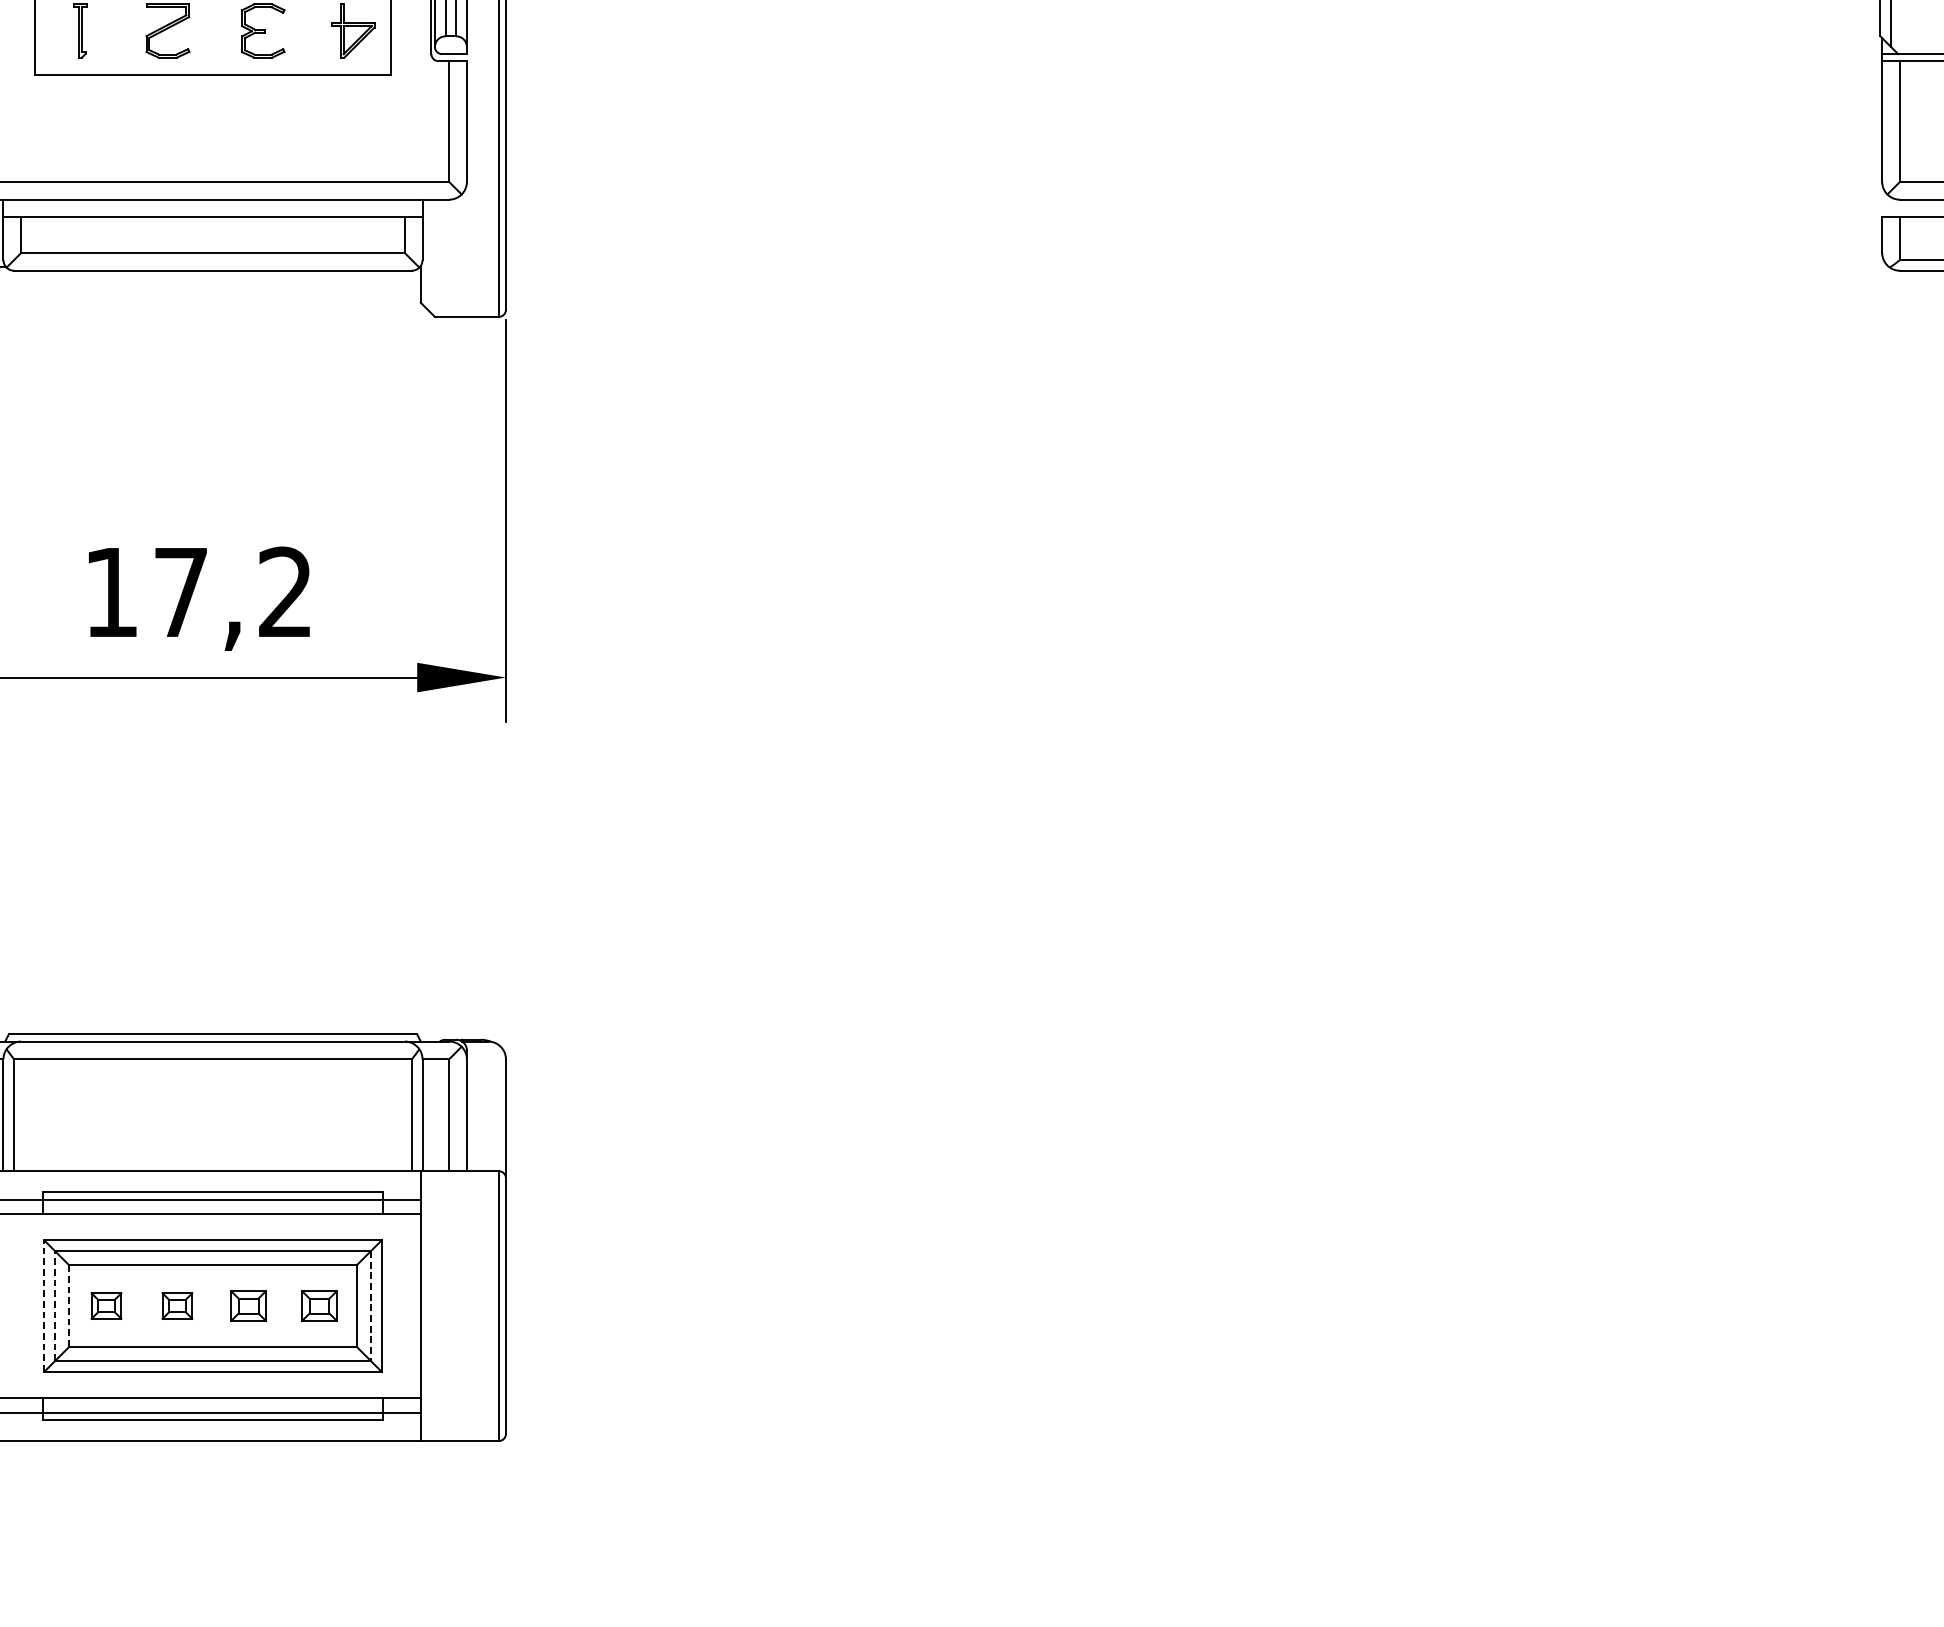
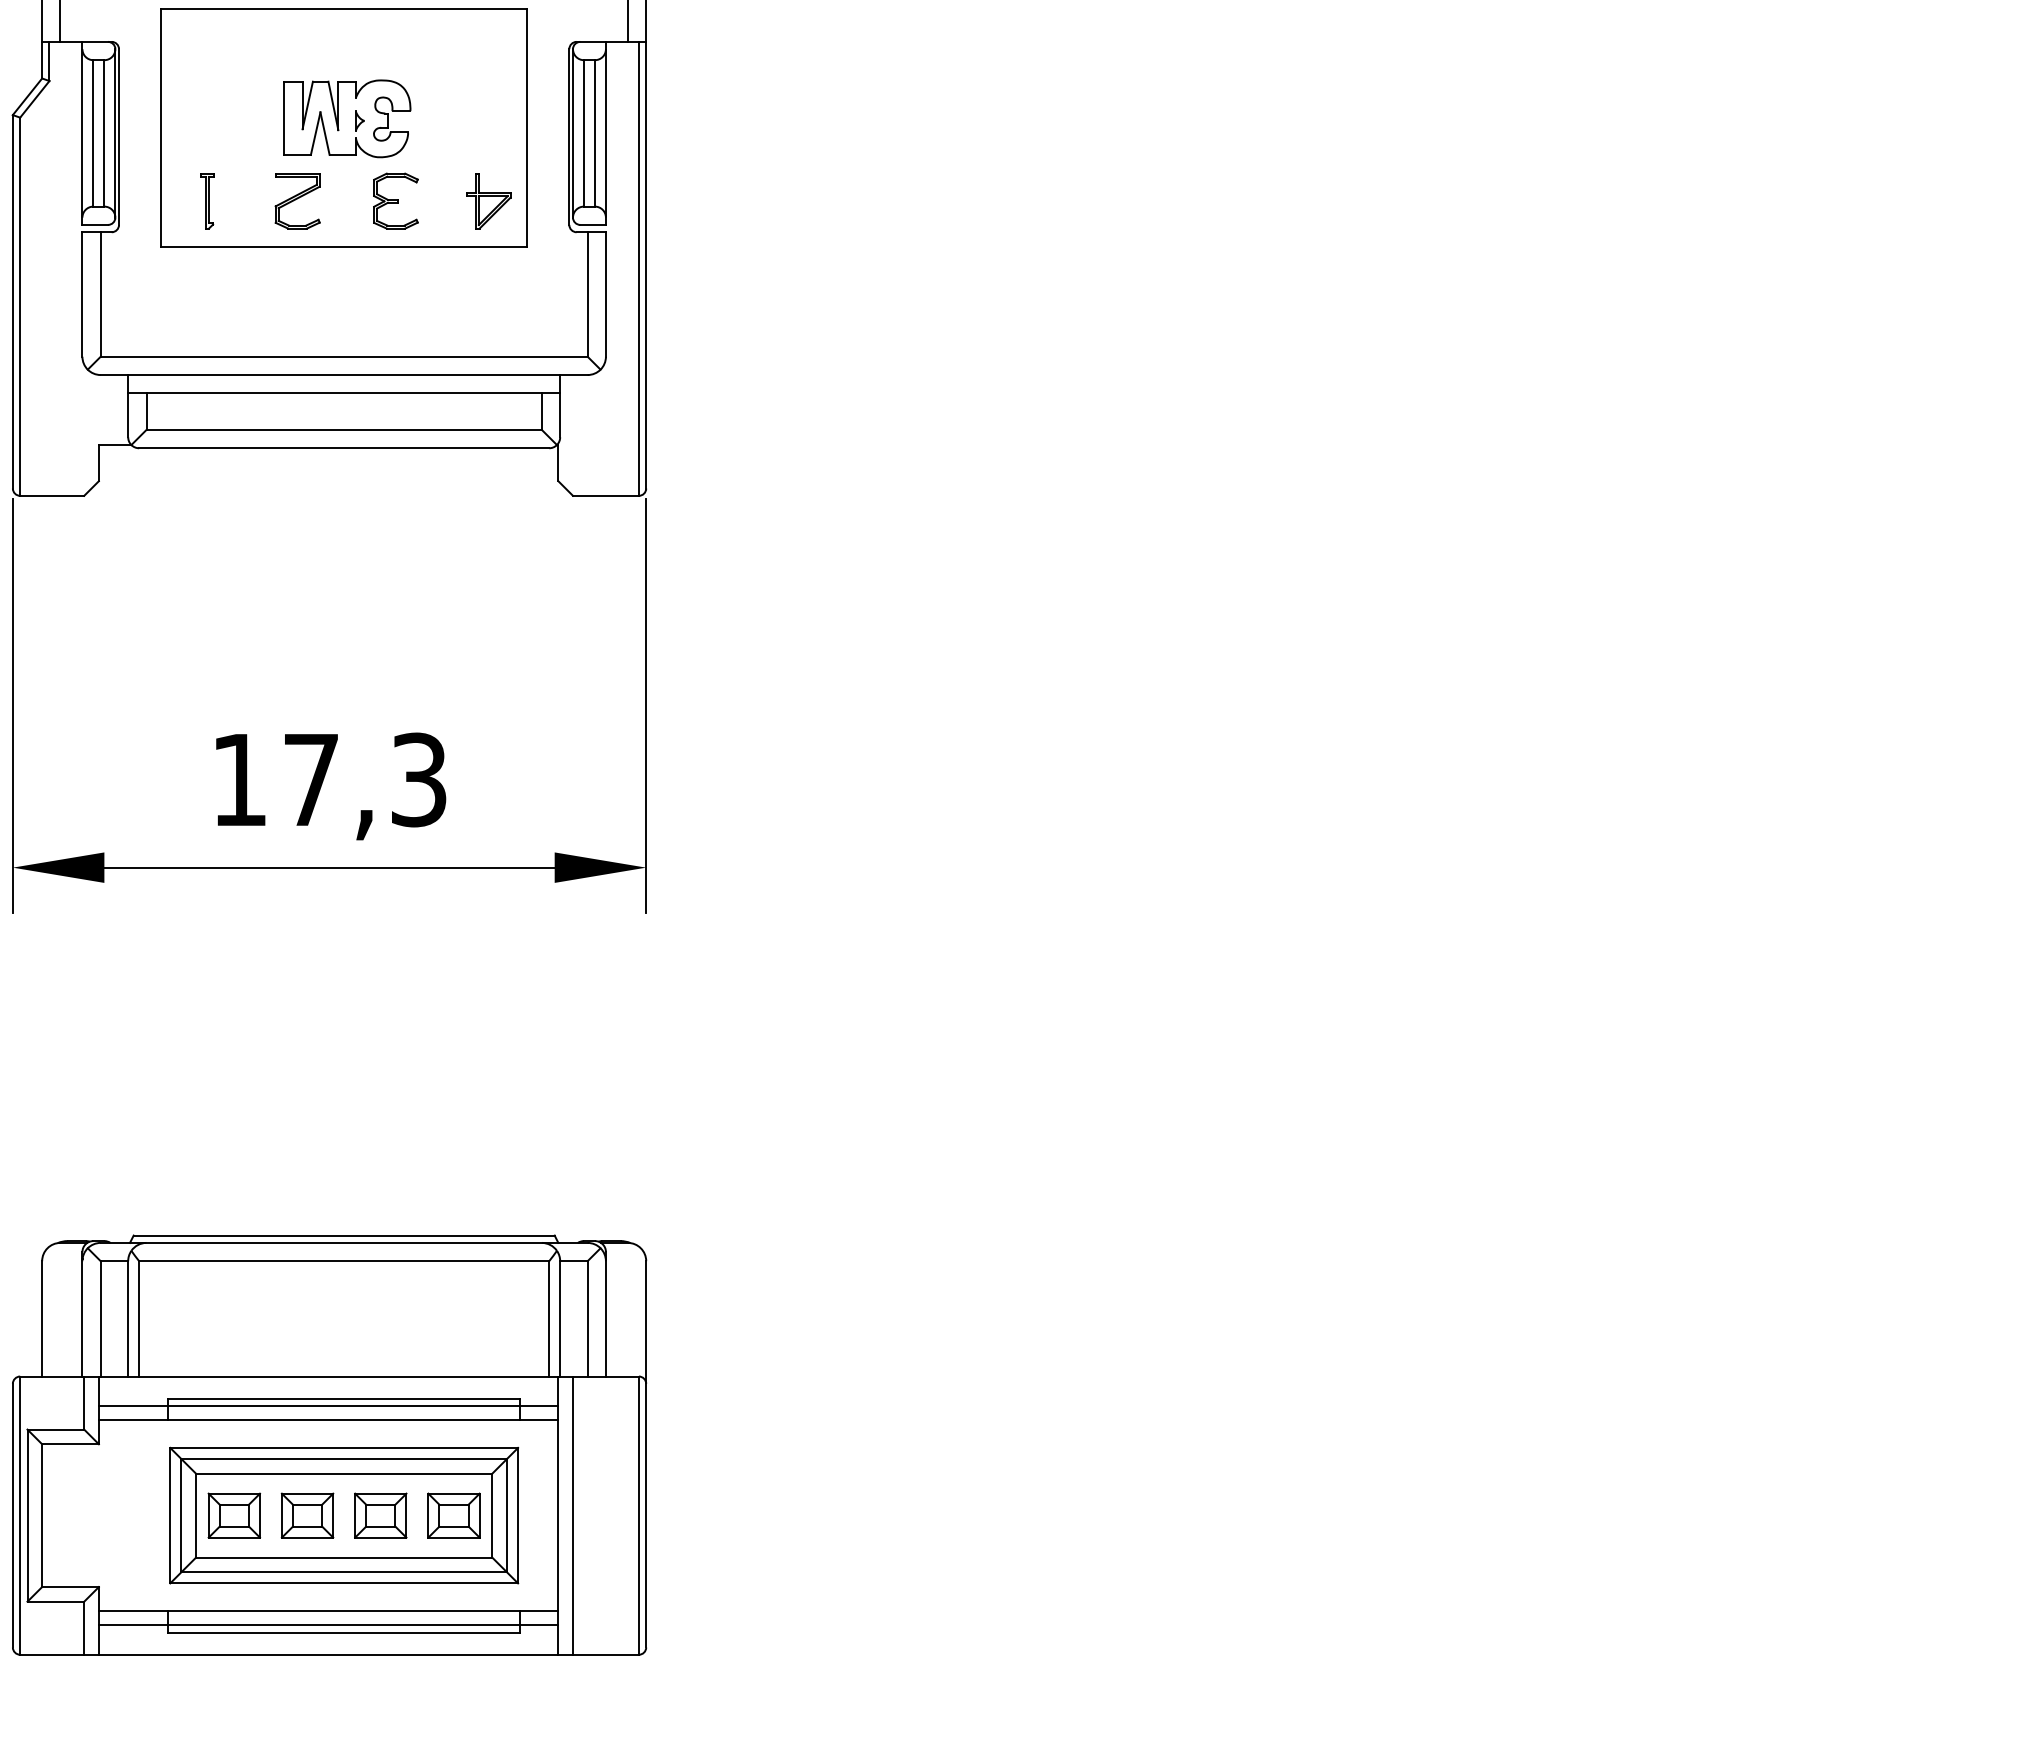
text: (285, 592) -> (418, 779), 17,2 -> 17,3
line: (44, 1305) -> (170, 1515), dashed -> solid
line: (55, 1305) -> (181, 1515), dashed -> solid
part: (106, 1305) -> (234, 1515), size x1.67
part: (177, 1305) -> (307, 1515), size x1.67
part: (248, 1305) -> (380, 1515), size x1.43
part: (319, 1305) -> (453, 1515), size x1.43
line: (371, 1305) -> (507, 1515), dashed -> solid
line: (435, 1305) -> (573, 1515), added
line: (68, 1306) -> (195, 1516), dashed -> solid

